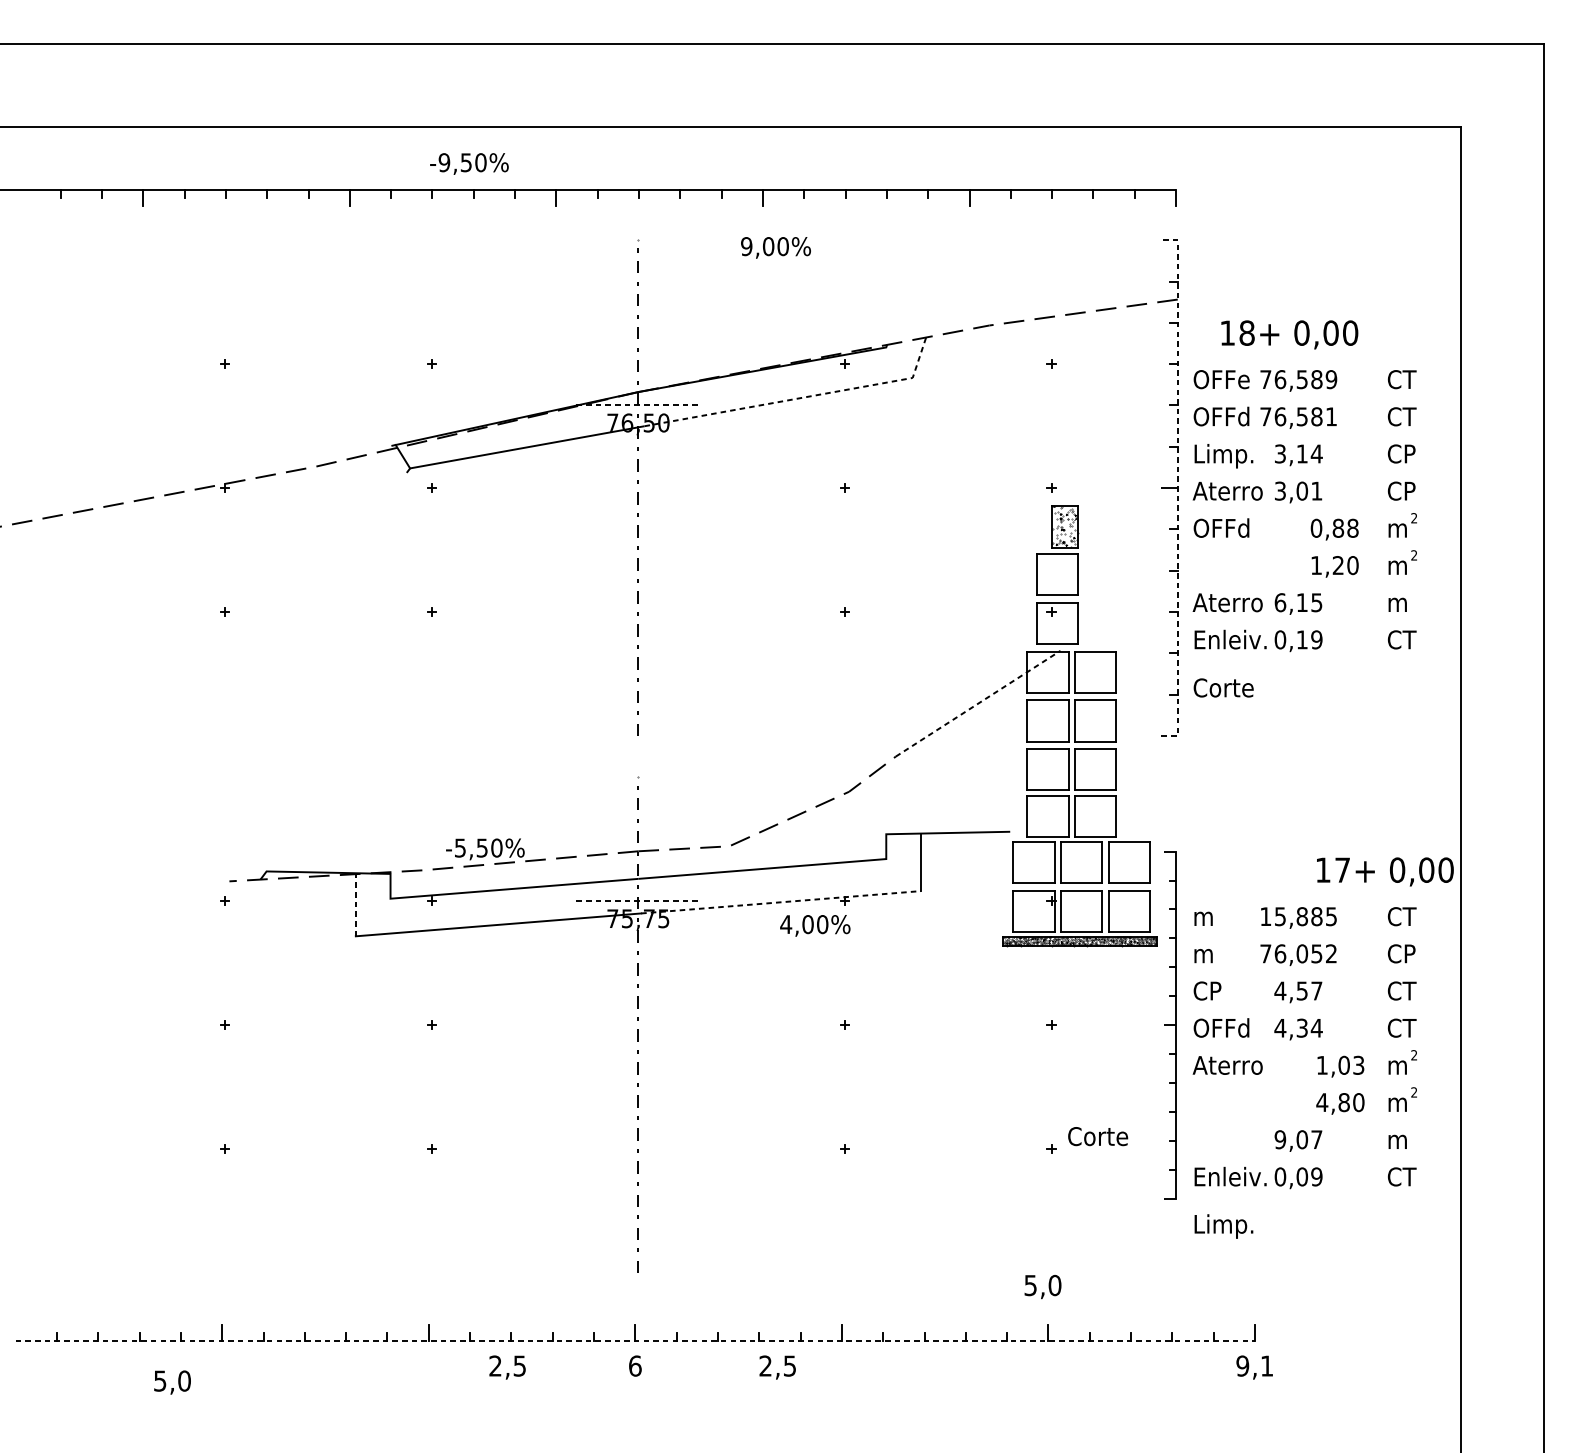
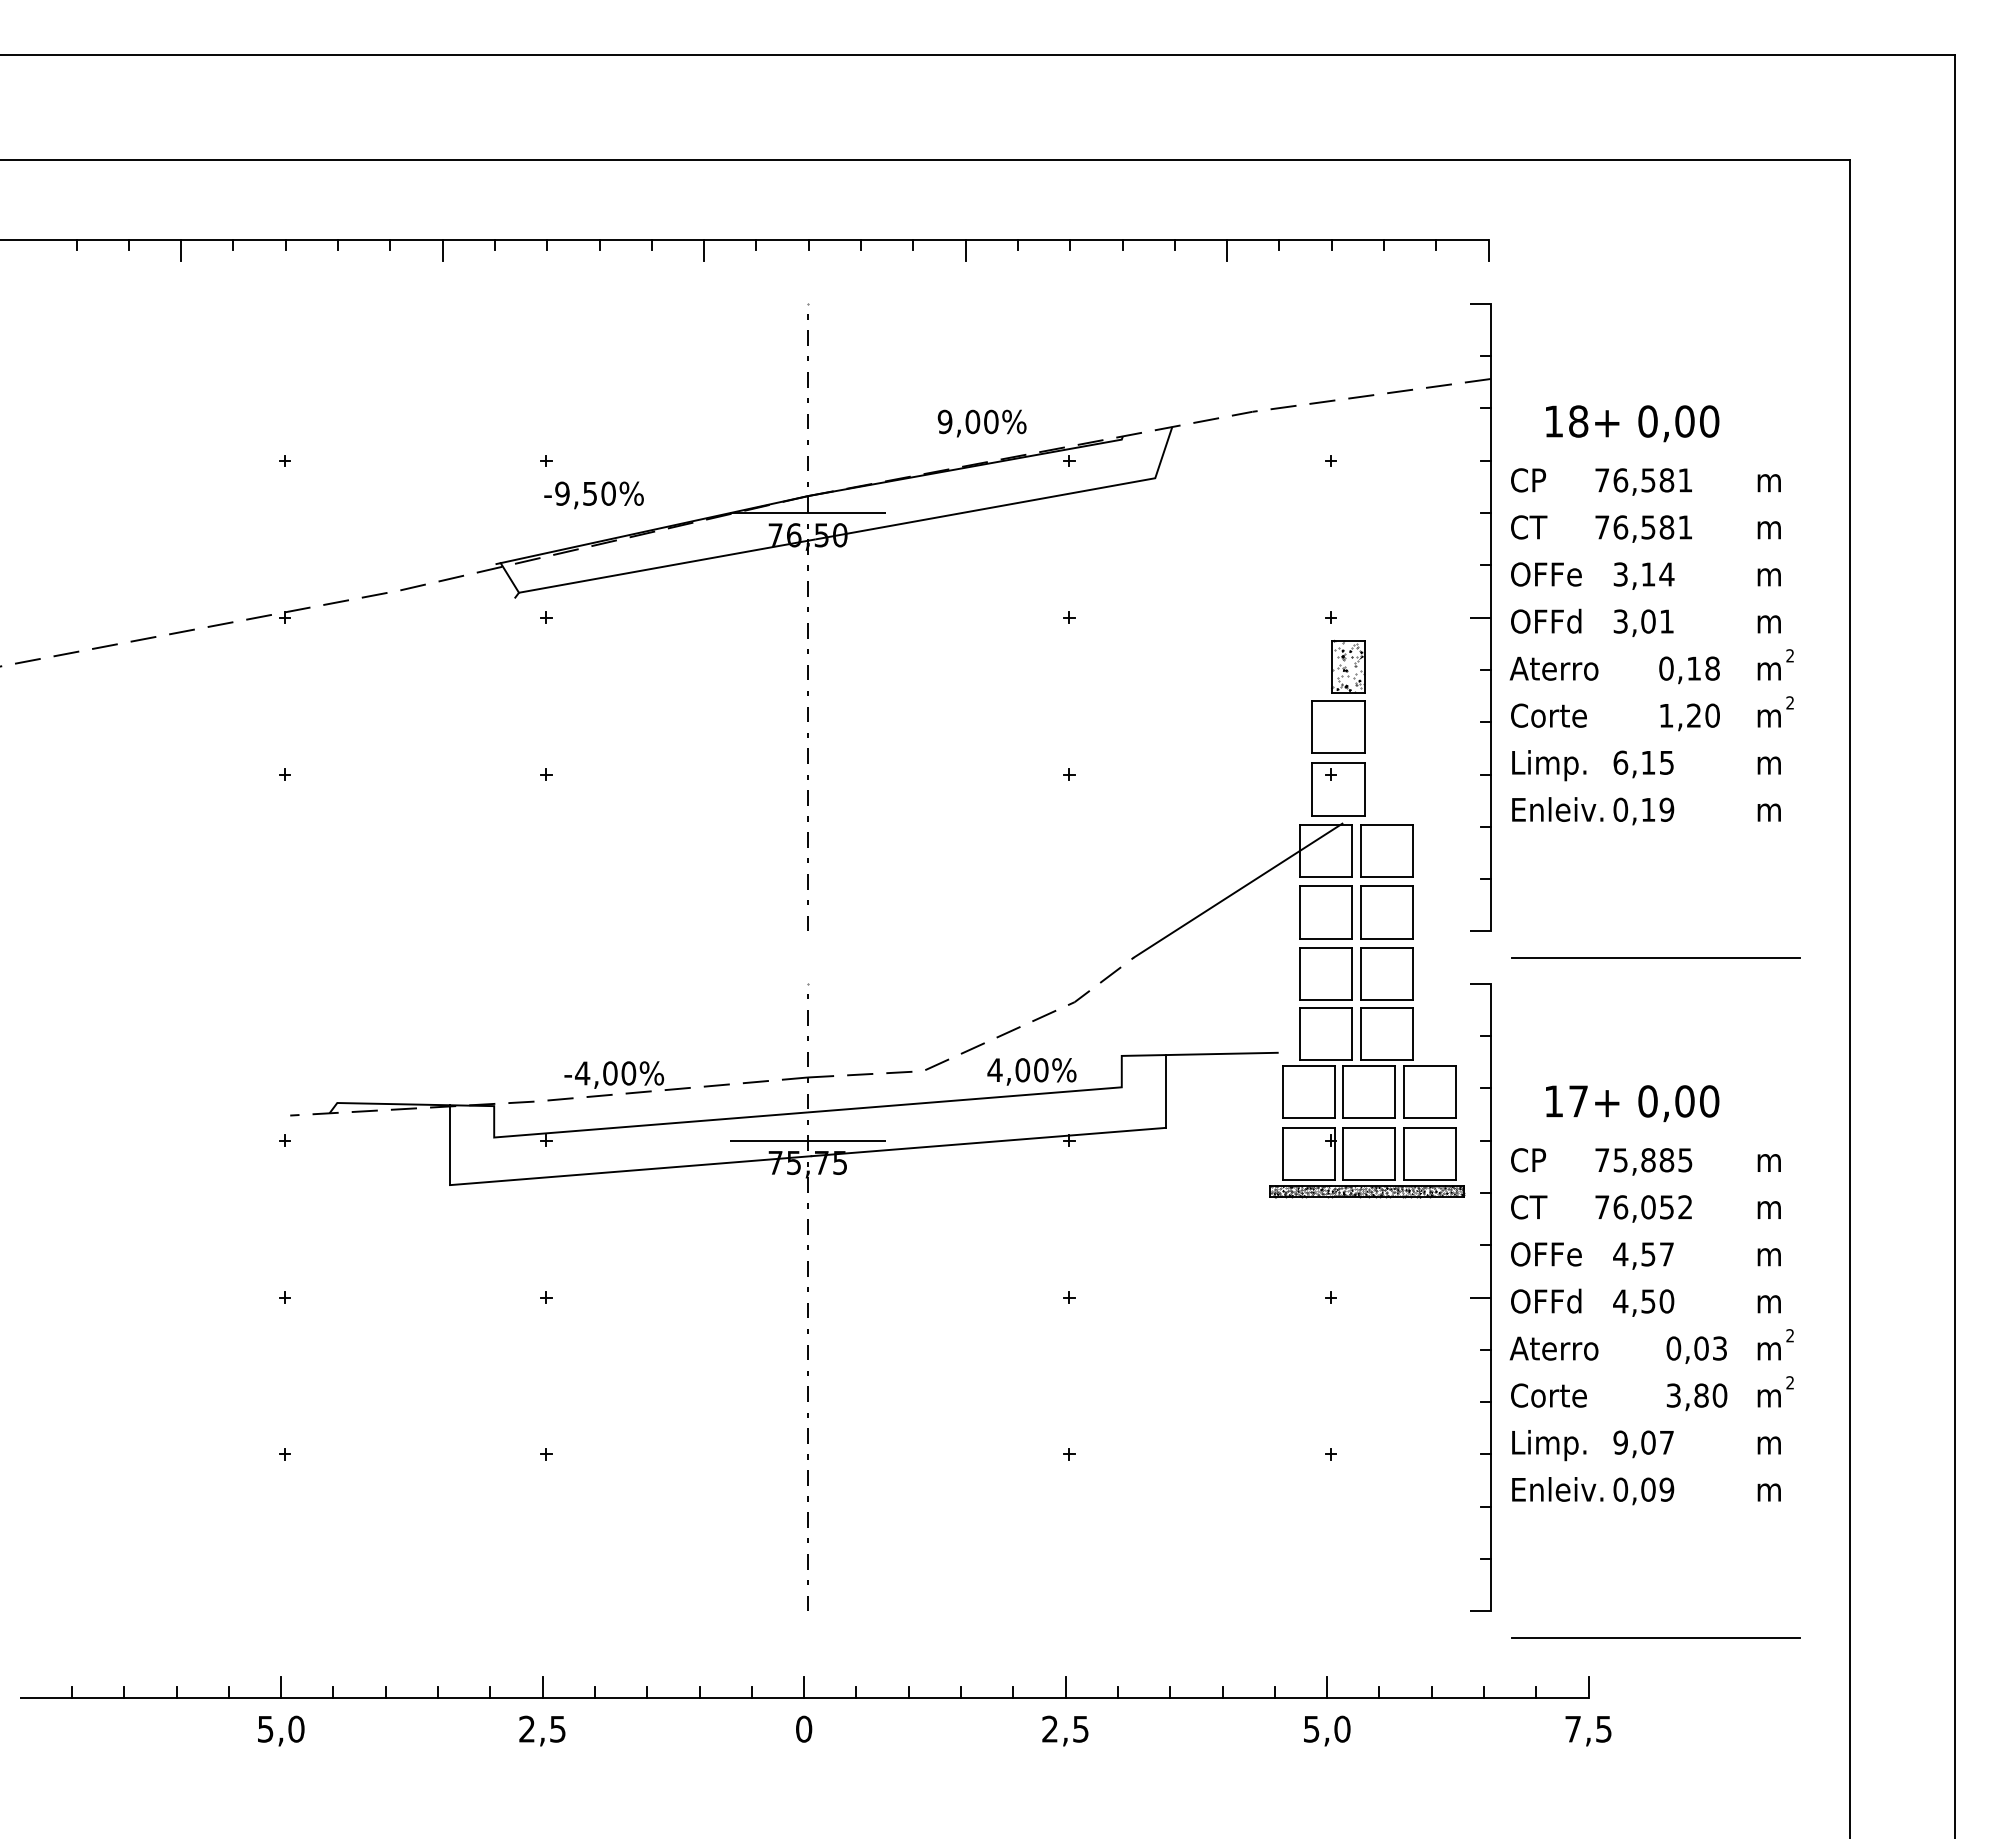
text: (468, 164) -> (593, 495), moved
text: (775, 247) -> (981, 423), moved
text: (1224, 379) -> (1549, 480), OFFe -> CP
text: (1331, 379) -> (1685, 480), 76,589 -> 76,581
text: (1401, 379) -> (1774, 480), CT -> m
line: (799, 397) -> (1012, 503), dashed -> solid
line: (638, 405) -> (808, 513), dashed -> solid
text: (1224, 416) -> (1549, 526), OFFd -> CT
text: (1401, 416) -> (1774, 527), CT -> m
text: (1401, 453) -> (1773, 574), CP -> m
text: (1223, 455) -> (1548, 576), Limp. -> OFFe
line: (1178, 487) -> (1491, 617), dashed -> solid
text: (1227, 490) -> (1553, 620), Aterro -> OFFd
text: (1401, 491) -> (1773, 621), CP -> m
text: (1227, 527) -> (1553, 667), OFFd -> Aterro
text: (1338, 528) -> (1694, 668), 0,88 -> 0,18
text: (1227, 604) -> (1553, 765), Aterro -> Limp.
text: (1401, 639) -> (1774, 809), CT -> m
text: (1223, 687) -> (1548, 715), moved
line: (978, 703) -> (1238, 890), dashed -> solid
line: (1307, 756) -> (1655, 957), added
text: (471, 848) -> (596, 1073), -5,50% -> -4,00%
text: (1385, 871) -> (1632, 1103), moved
line: (638, 901) -> (808, 1140), dashed -> solid
line: (780, 902) -> (988, 1142), dashed -> solid
line: (356, 905) -> (450, 1145), dashed -> solid
text: (1207, 916) -> (1528, 1160), m -> CP
text: (1265, 916) -> (1602, 1159), 15,885 -> 75,885
text: (1401, 916) -> (1774, 1160), CT -> m
text: (814, 925) -> (1031, 1071), moved
text: (1208, 953) -> (1529, 1207), m -> CT
text: (1401, 953) -> (1773, 1207), CP -> m
text: (1224, 991) -> (1549, 1254), CP -> OFFe
text: (1401, 991) -> (1774, 1254), CT -> m
part: (1169, 1025) -> (1480, 1297), size x1.43
text: (1310, 1028) -> (1658, 1301), 4,34 -> 4,50
text: (1401, 1028) -> (1774, 1301), CT -> m
text: (1322, 1065) -> (1673, 1348), 1,03 -> 0,03
text: (1322, 1102) -> (1673, 1395), 4,80 -> 3,80
text: (1097, 1136) -> (1548, 1395), moved
text: (1401, 1176) -> (1774, 1489), CT -> m
text: (1224, 1226) -> (1549, 1445), moved
text: (1043, 1286) -> (1327, 1730), moved
line: (1307, 1293) -> (1655, 1637), added
line: (635, 1341) -> (804, 1697), dashed -> solid
text: (635, 1365) -> (804, 1728), 6 -> 0
text: (1254, 1365) -> (1588, 1728), 9,1 -> 7,5
text: (507, 1367) -> (542, 1730), moved
text: (777, 1367) -> (1065, 1730), moved
text: (172, 1382) -> (281, 1730), moved

